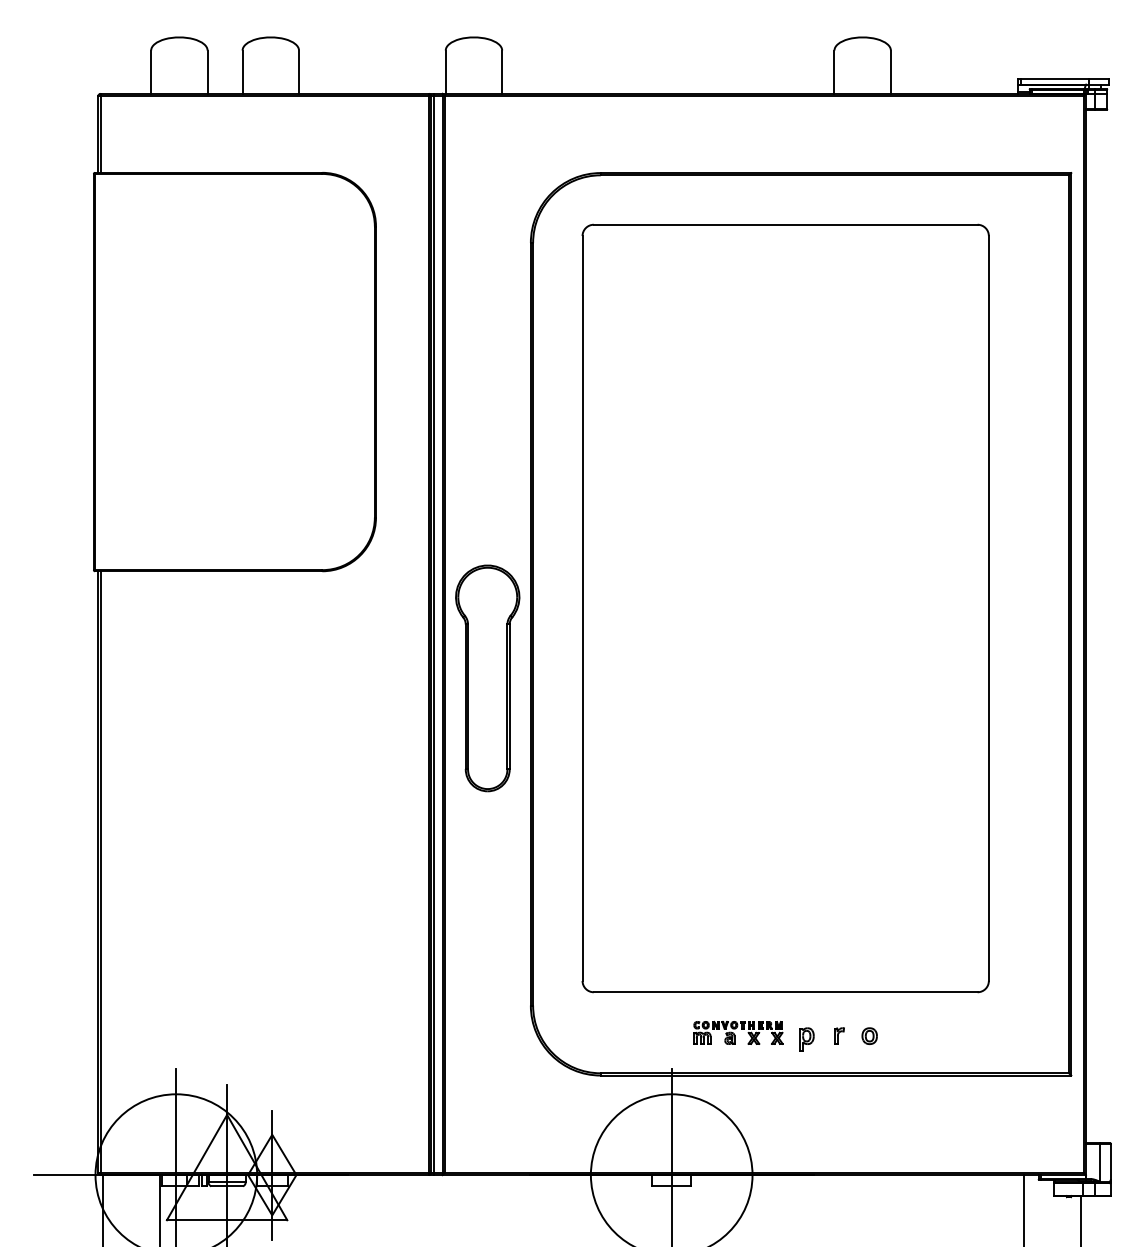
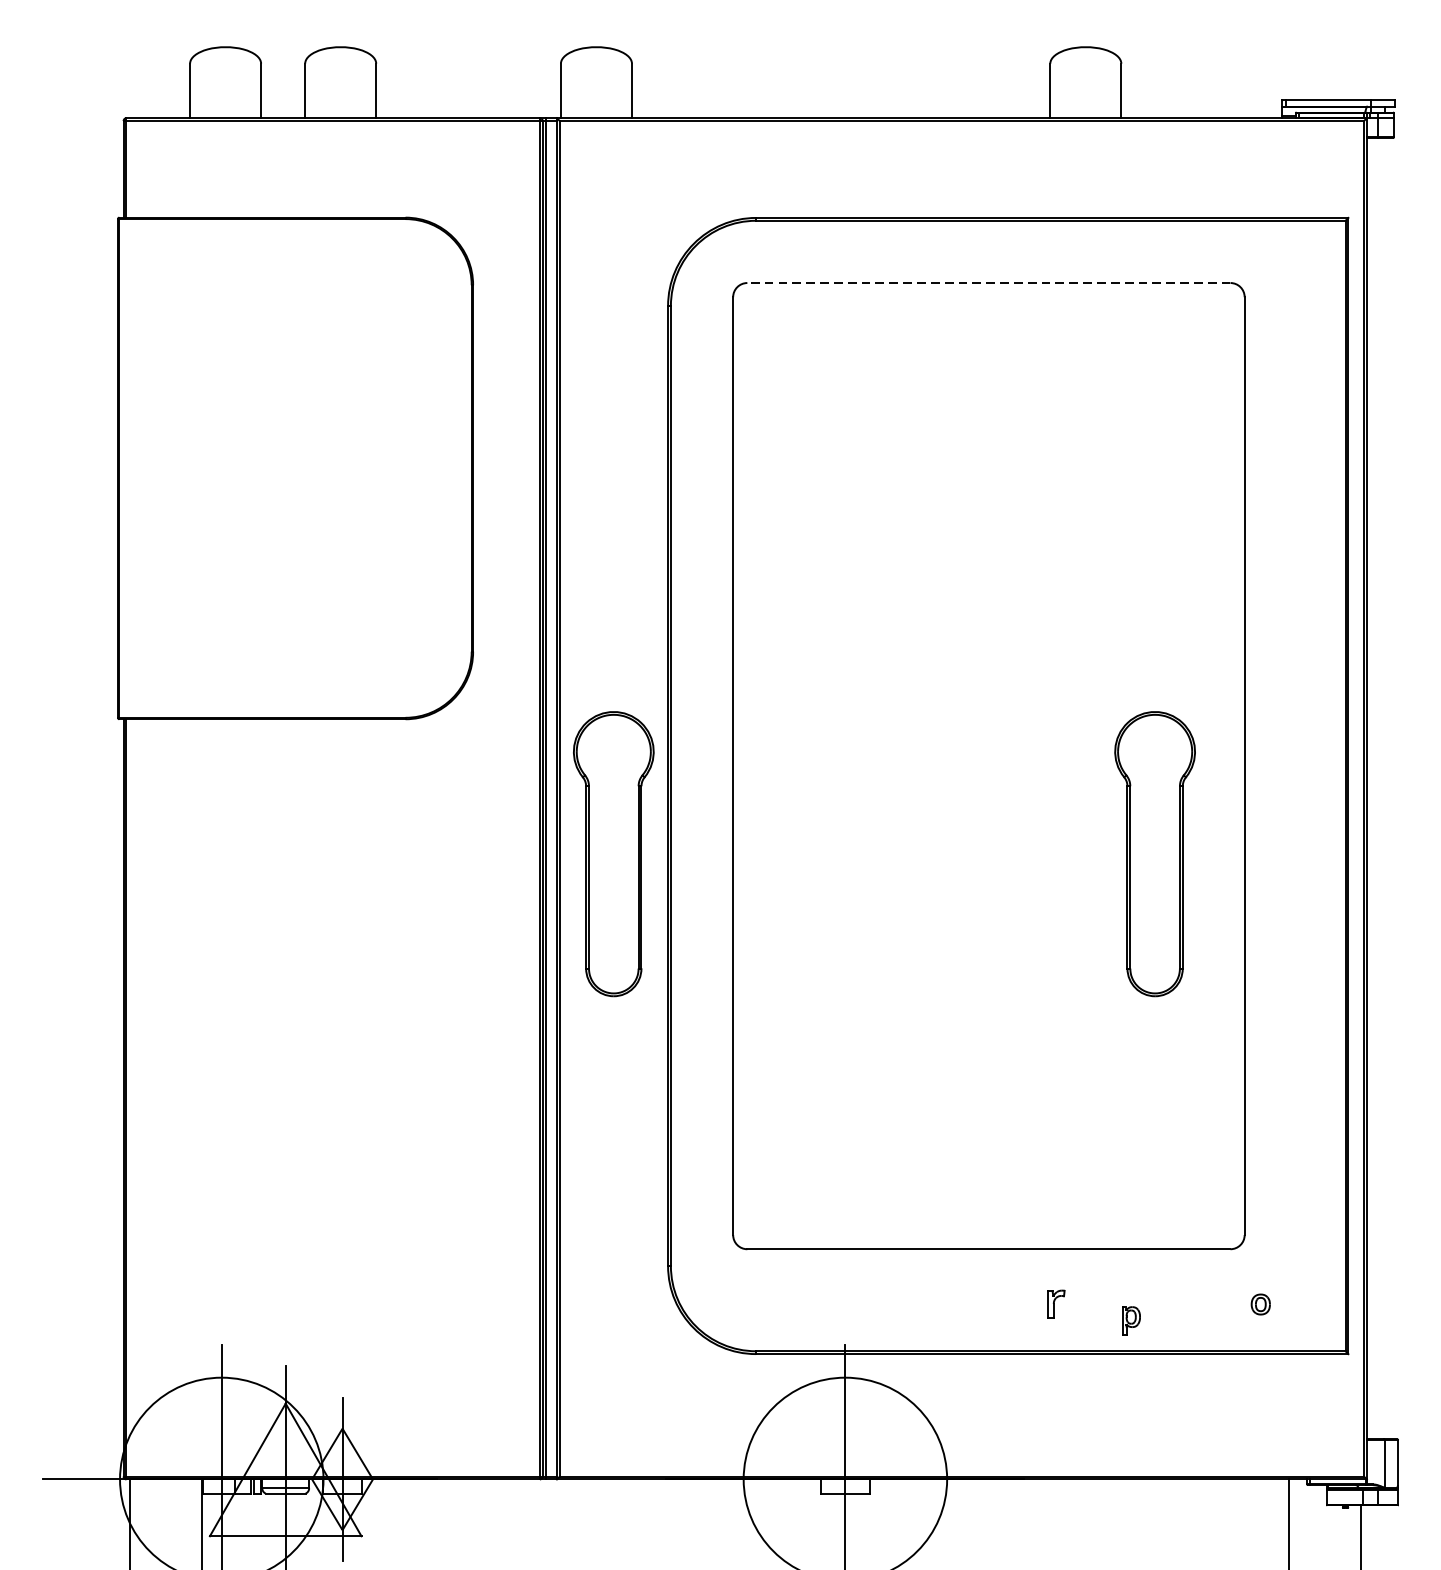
line: (785, 224) -> (988, 282), solid -> dashed
part: (917, 678) -> (1154, 854), added
part: (738, 1032) -> (929, 1299), removed
part: (839, 1035) -> (1056, 1303), size x1.4
part: (869, 1035) -> (1260, 1303), moved
part: (806, 1039) -> (1130, 1321), moved

